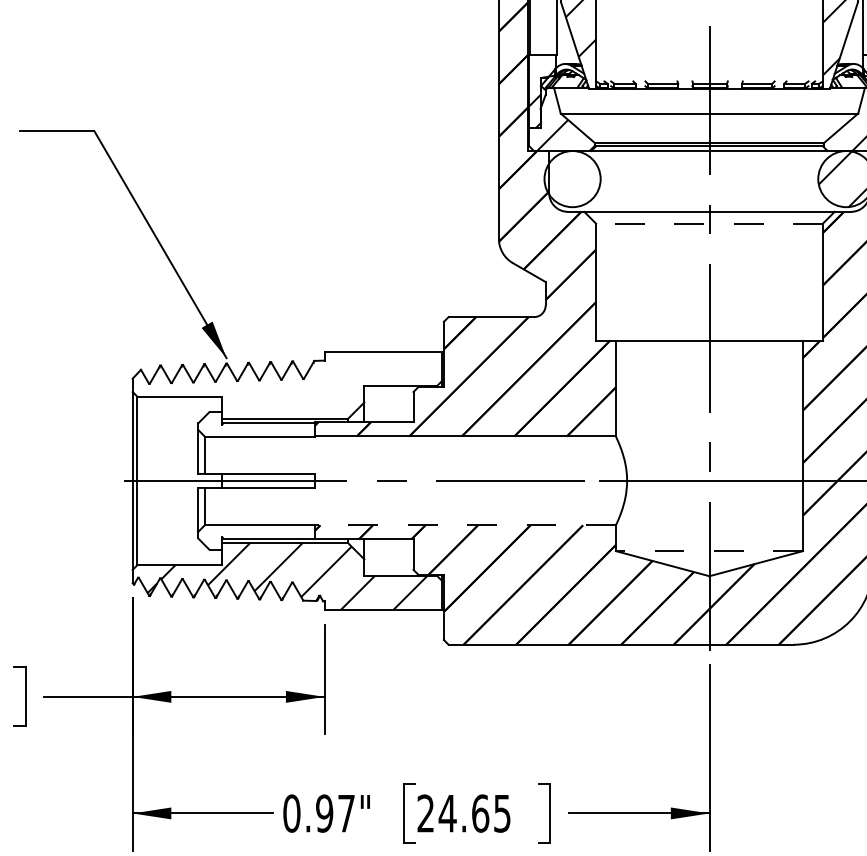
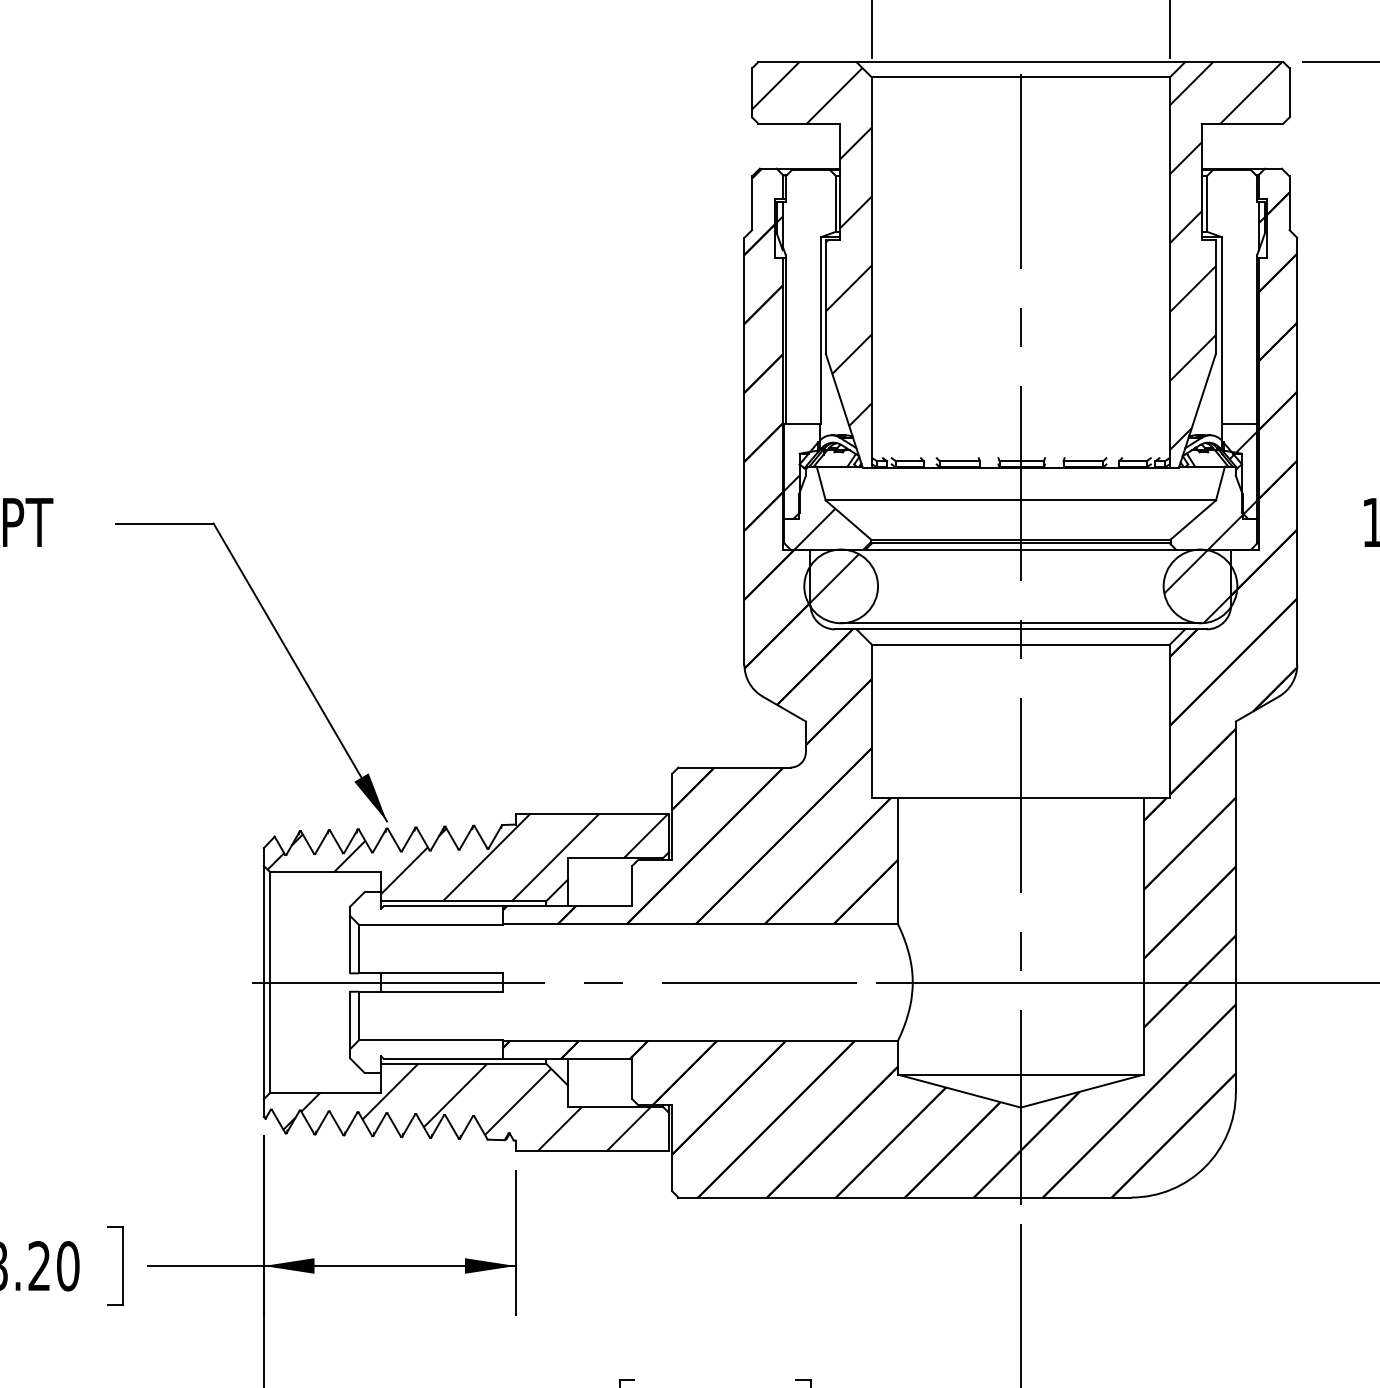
hatch: (566, 173) -> (833, 579), added
line: (709, 207) -> (1020, 623), added
line: (709, 223) -> (1020, 644), dashed -> solid
hatch: (287, 385) -> (467, 857), added
line: (465, 525) -> (700, 1040), dashed -> solid
line: (709, 550) -> (1020, 1074), dashed -> solid

